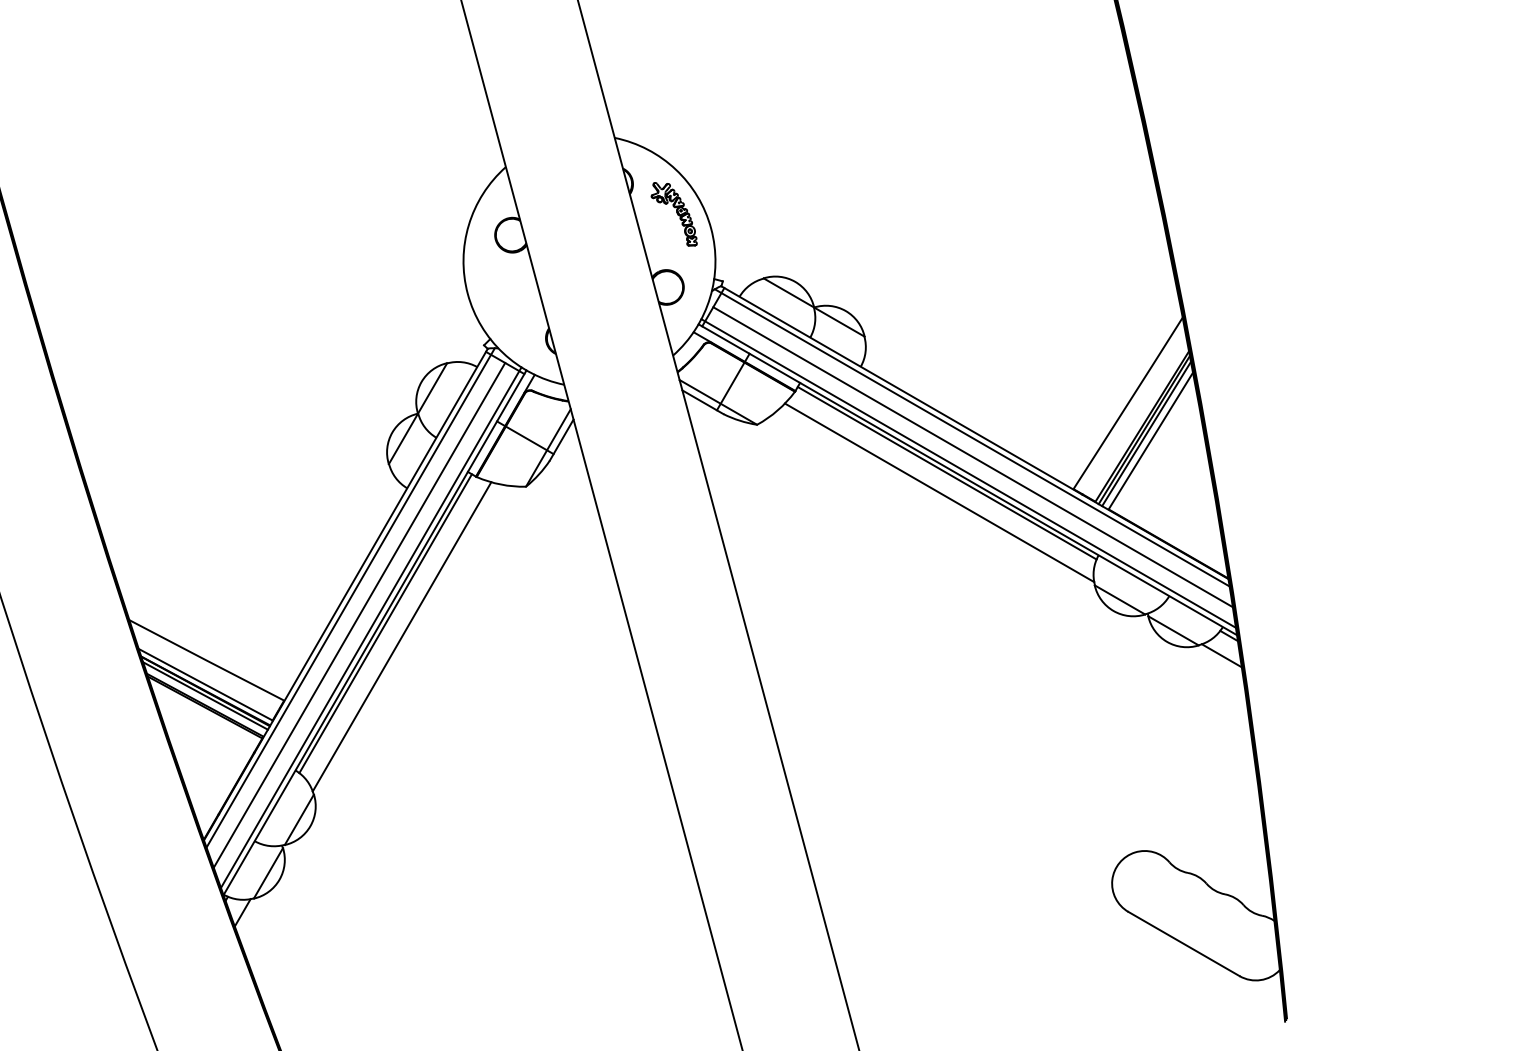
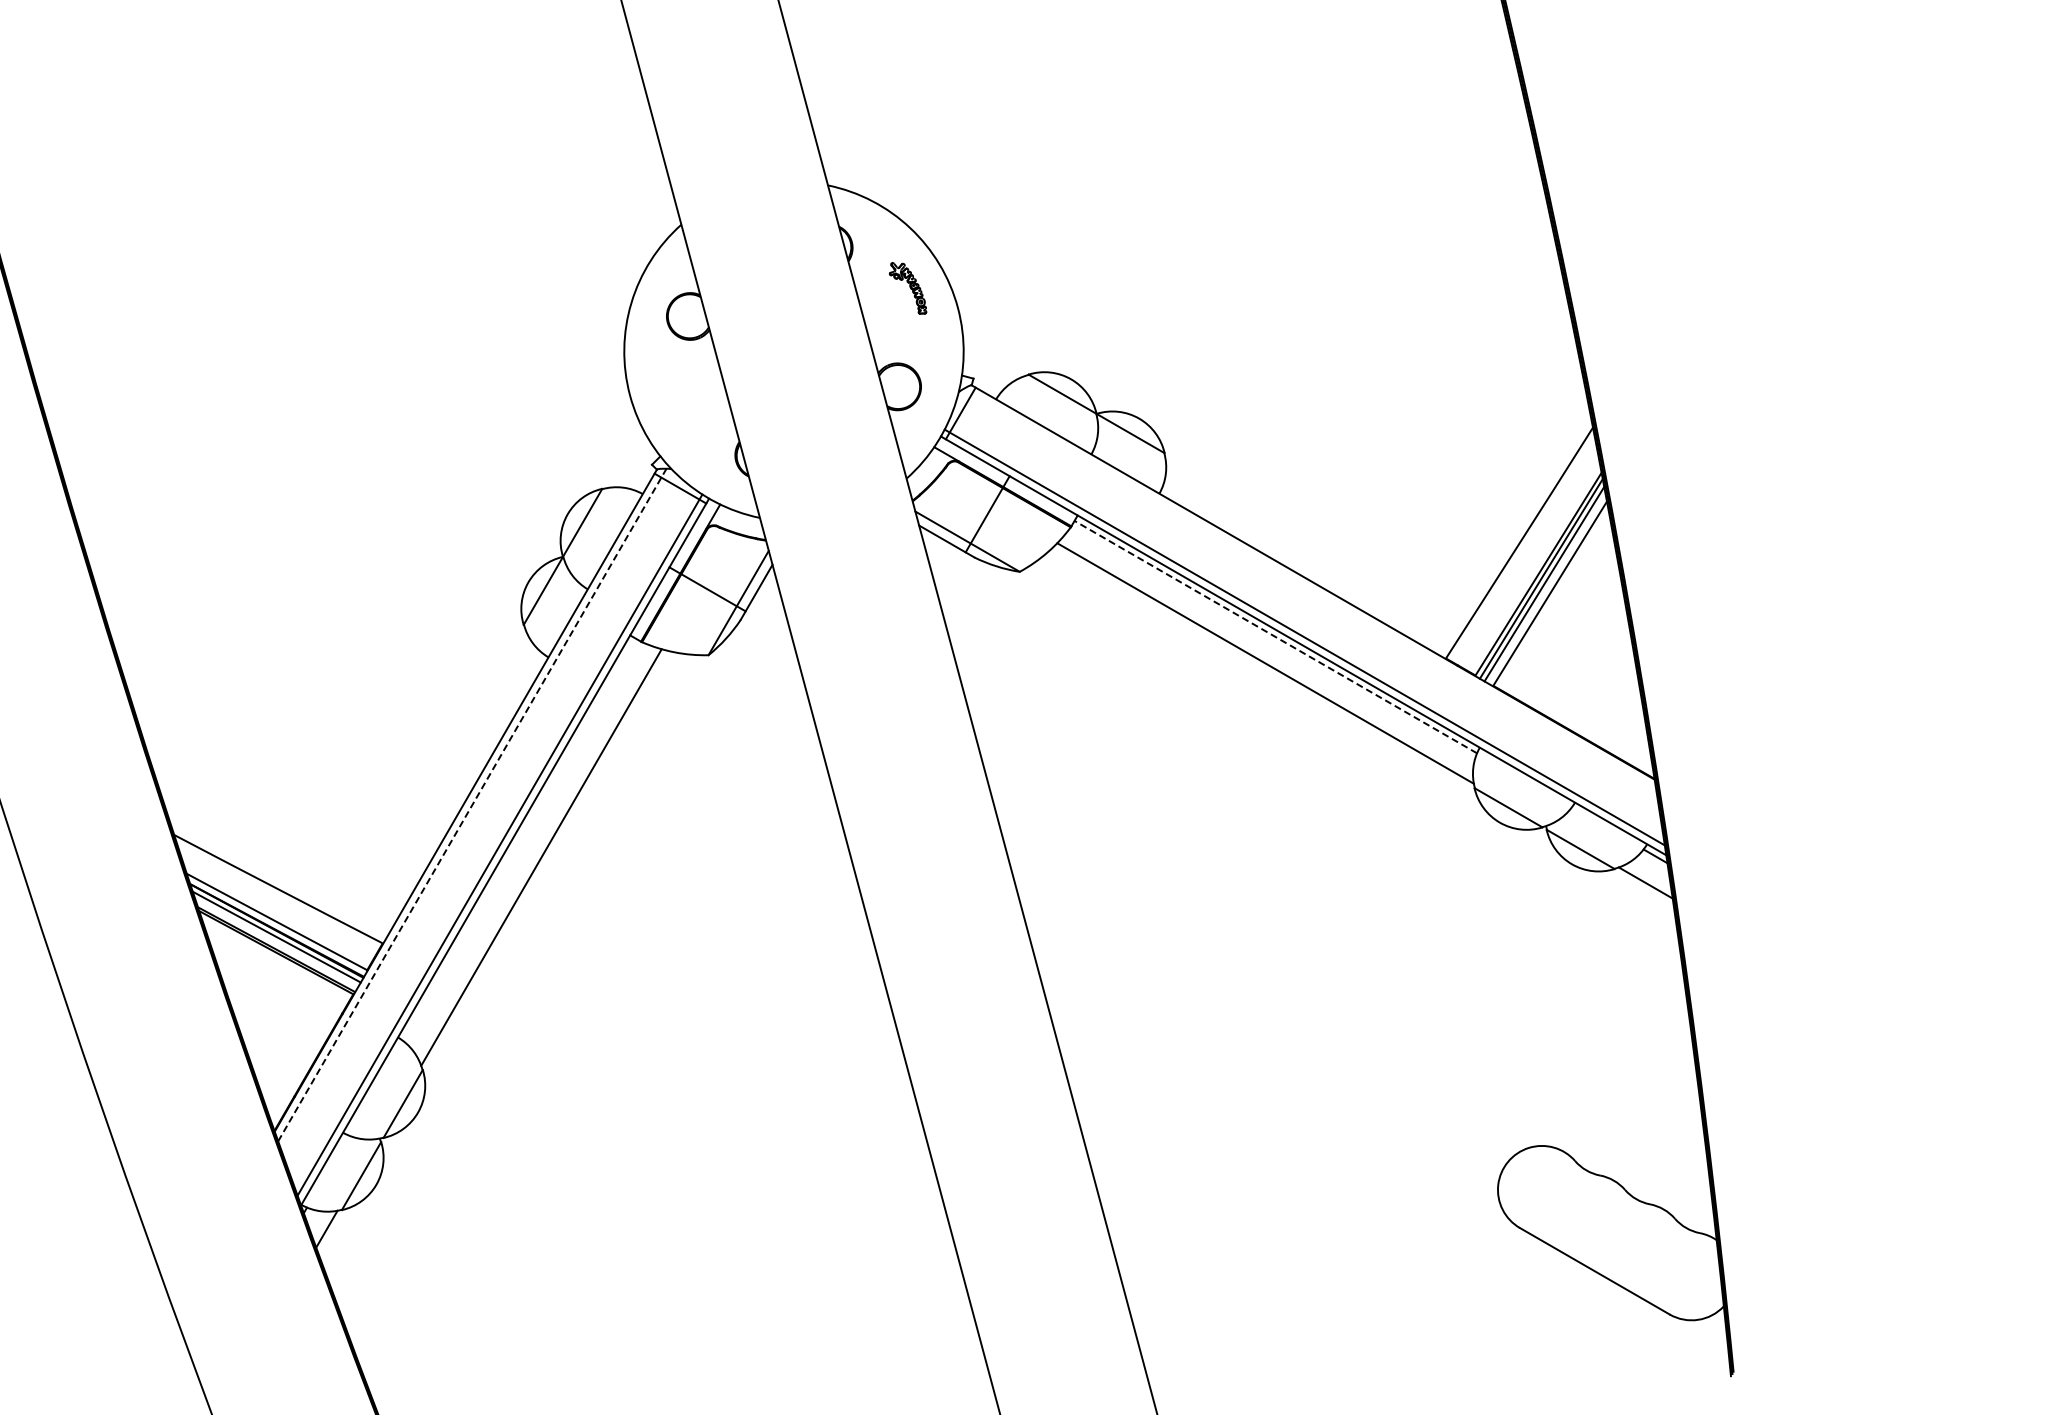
part: (673, 214) -> (907, 288), size x0.6
line: (972, 437) -> (1309, 589), removed
line: (972, 457) -> (1310, 615), removed
line: (946, 472) -> (1275, 636), solid -> dashed
line: (350, 597) -> (472, 804), solid -> dashed
line: (358, 615) -> (483, 828), removed
line: (385, 623) -> (519, 839), removed

